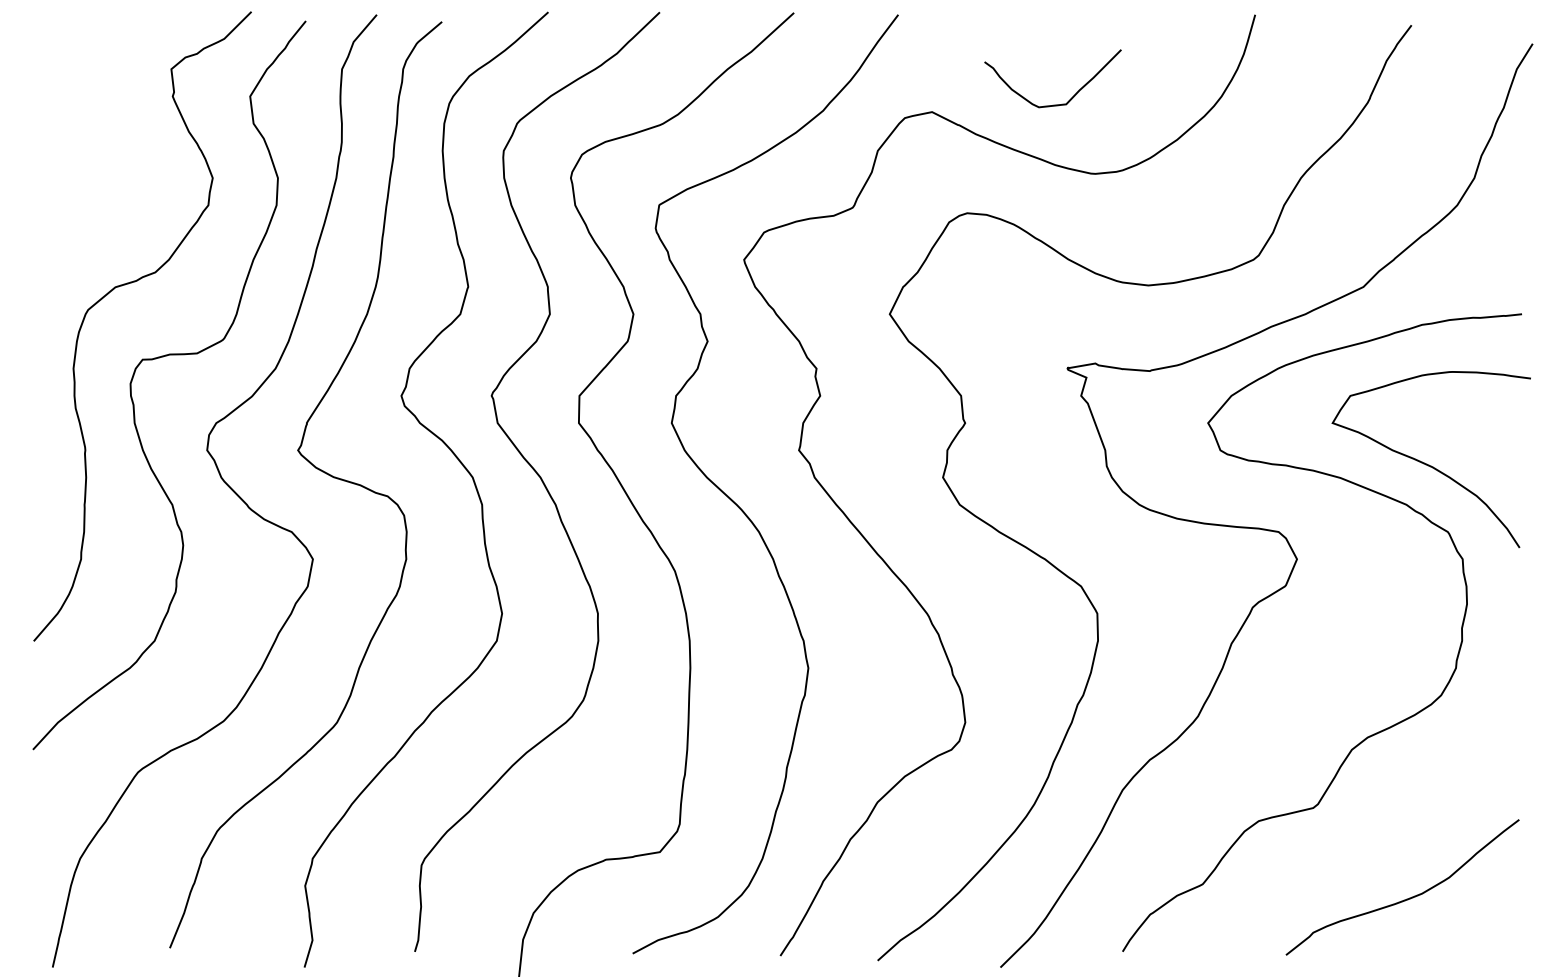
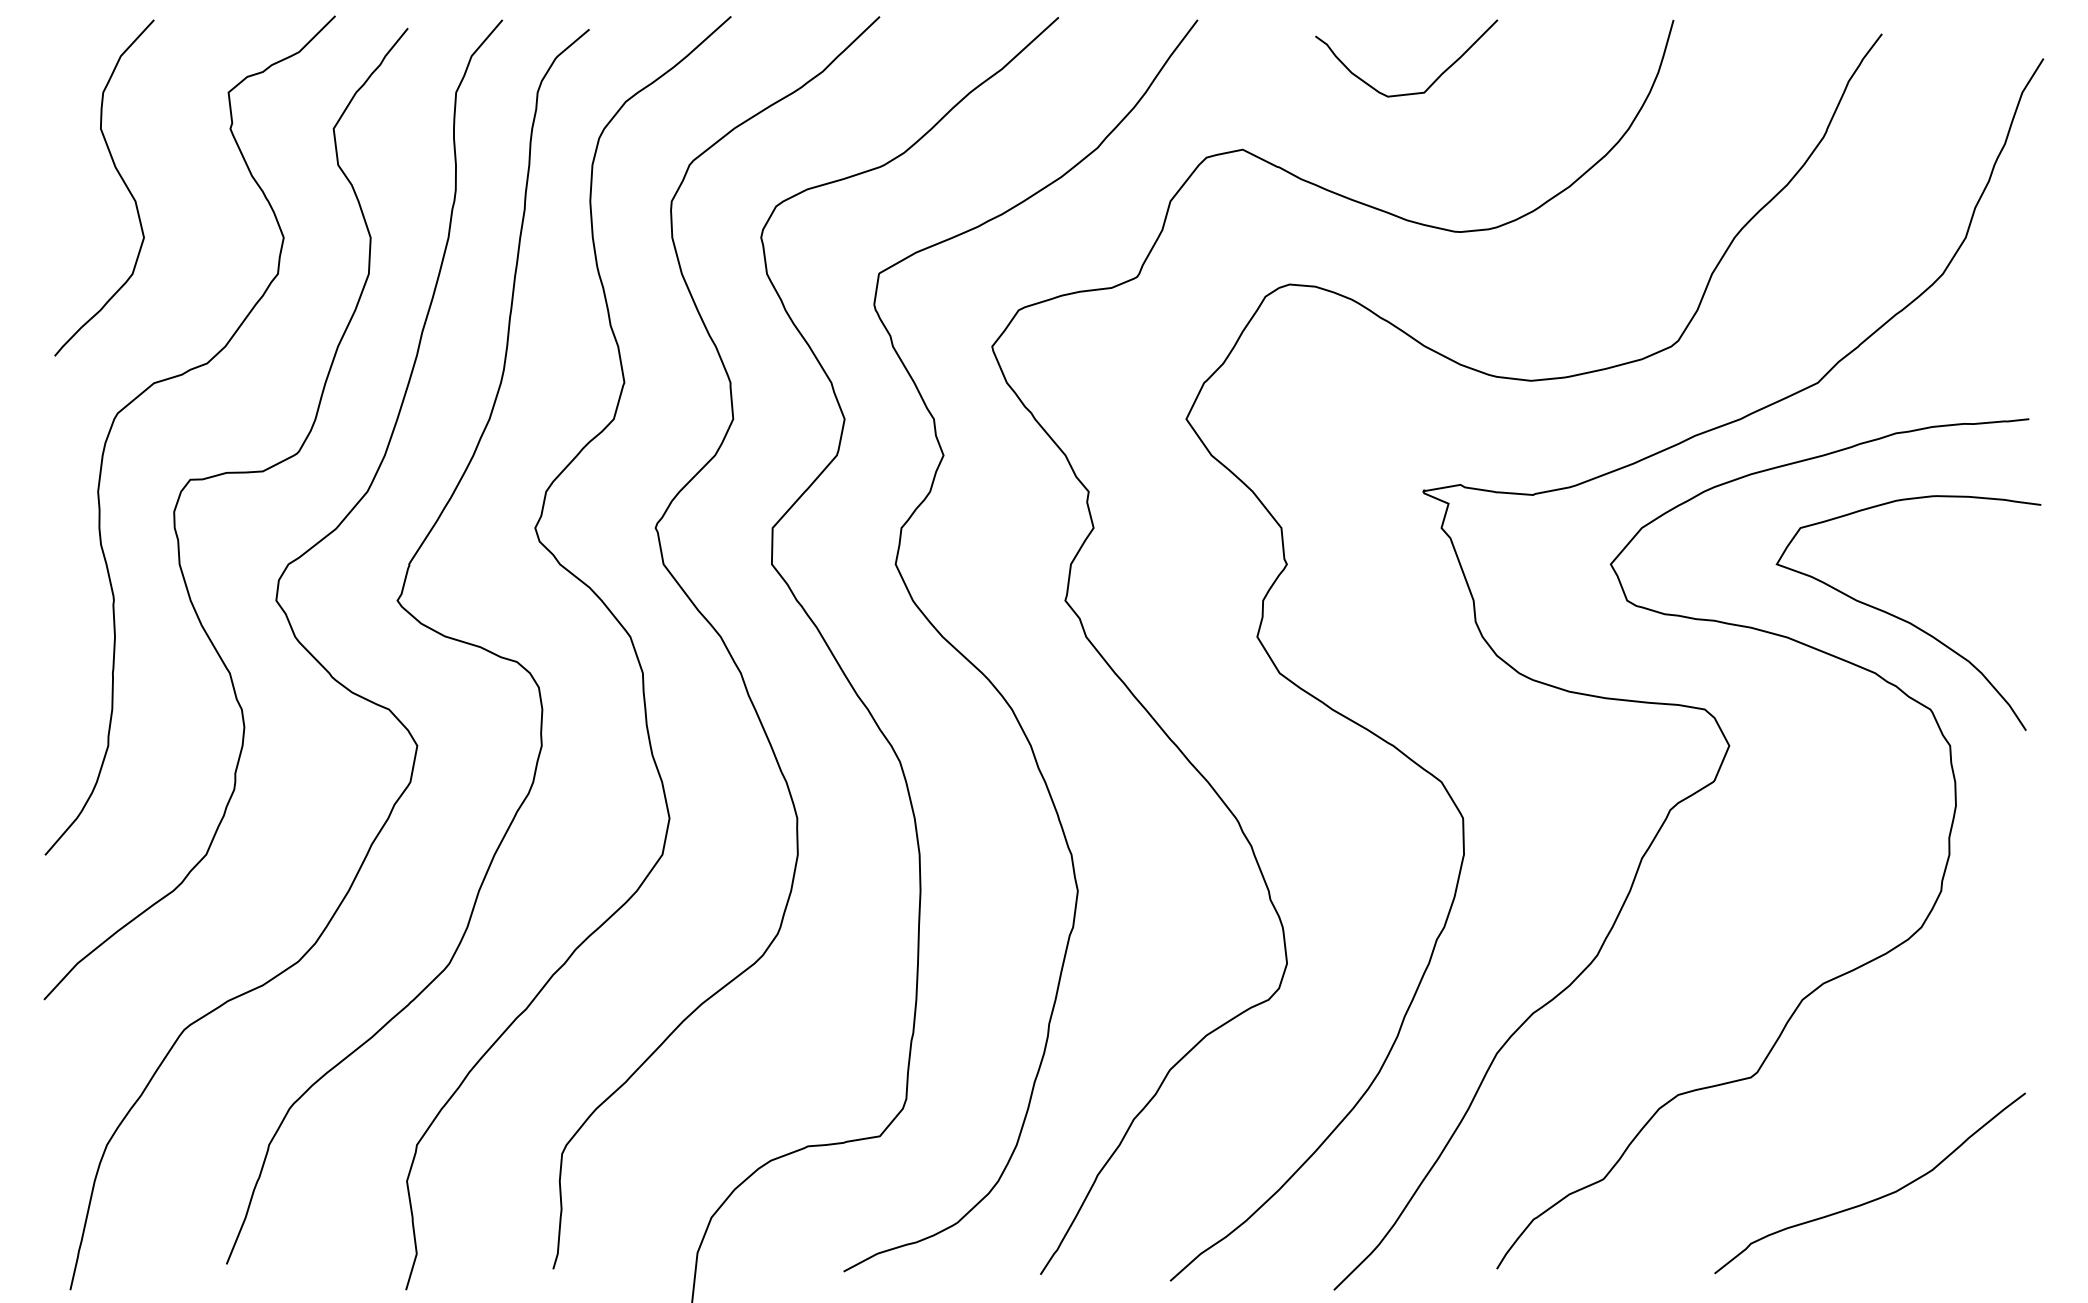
curve: (1053, 104) -> (1407, 92), moved
curve: (90, 134) -> (120, 179), added

